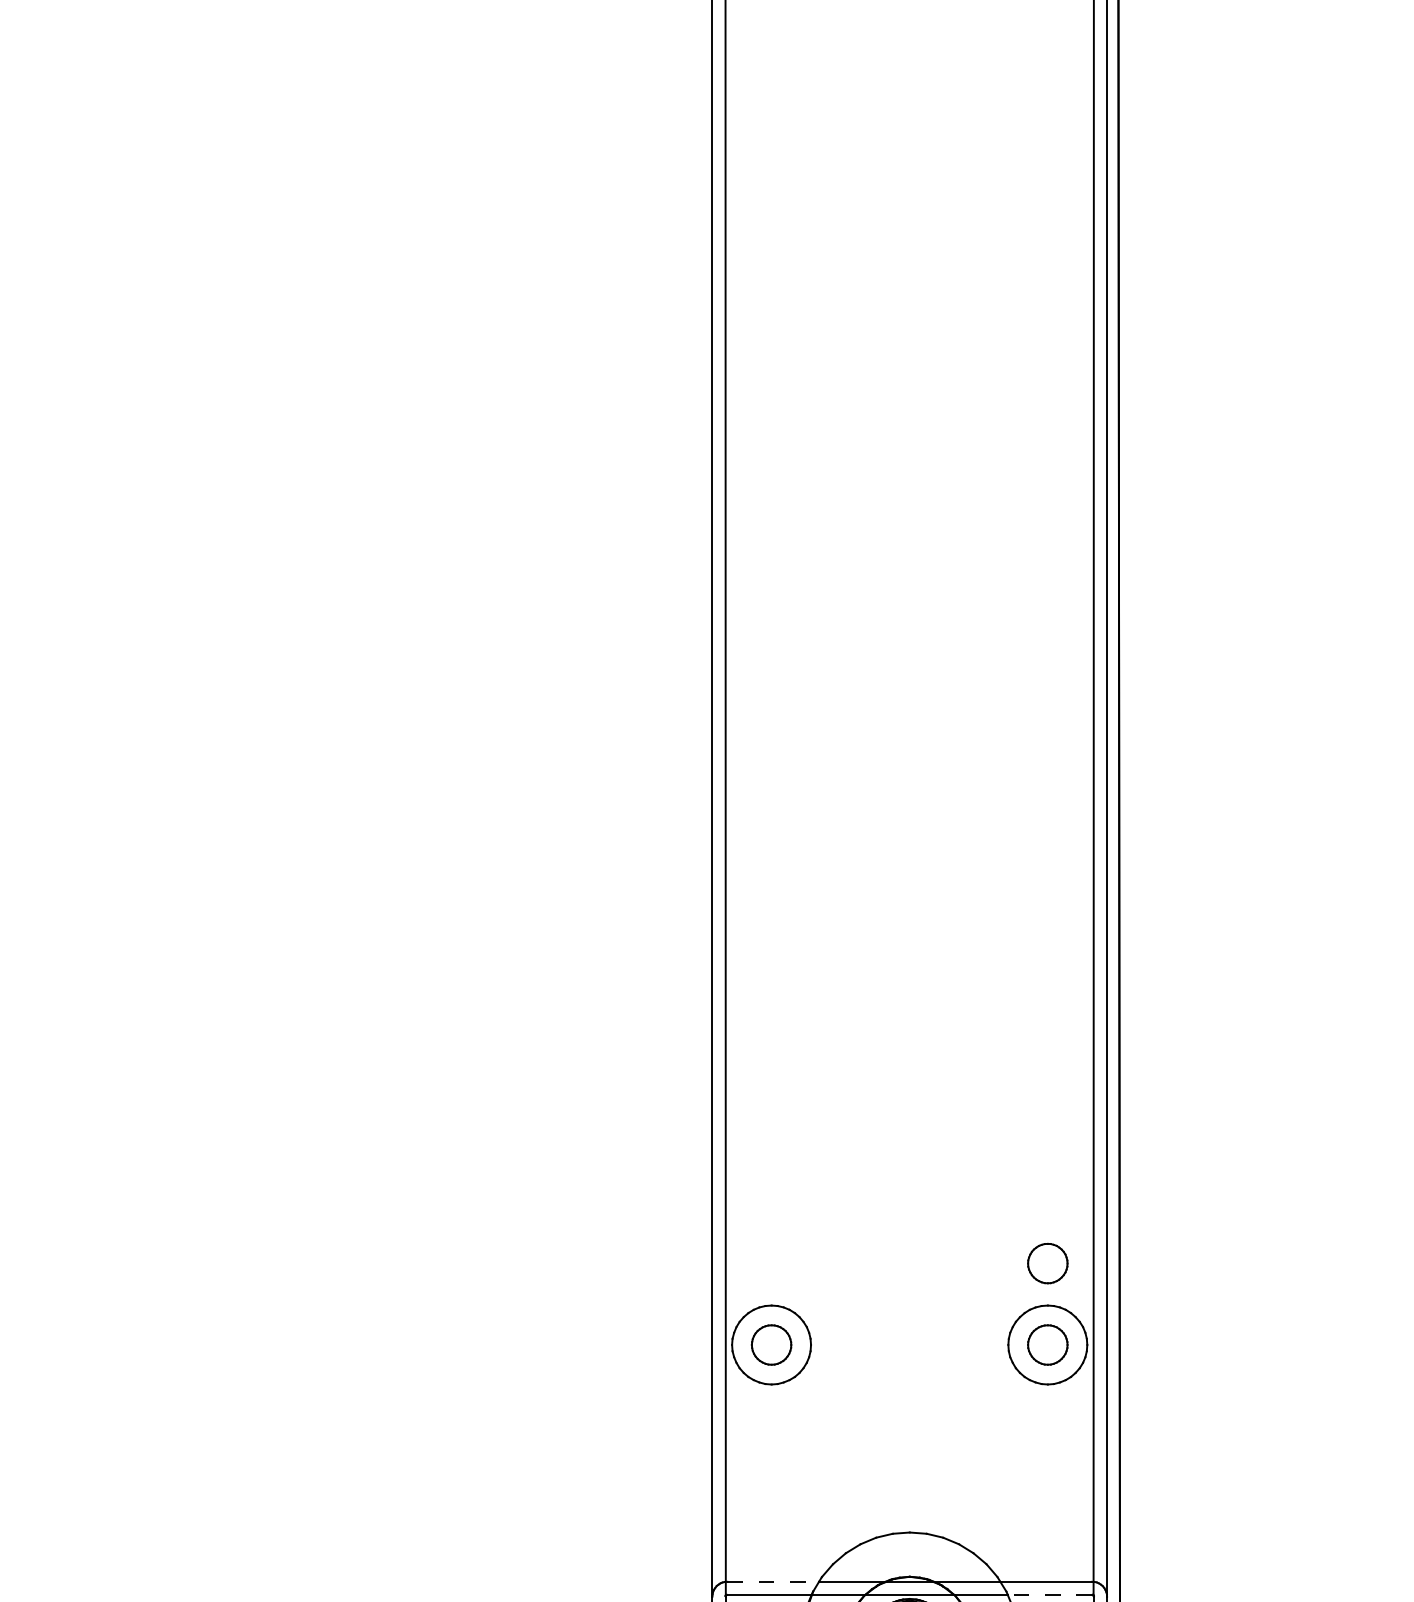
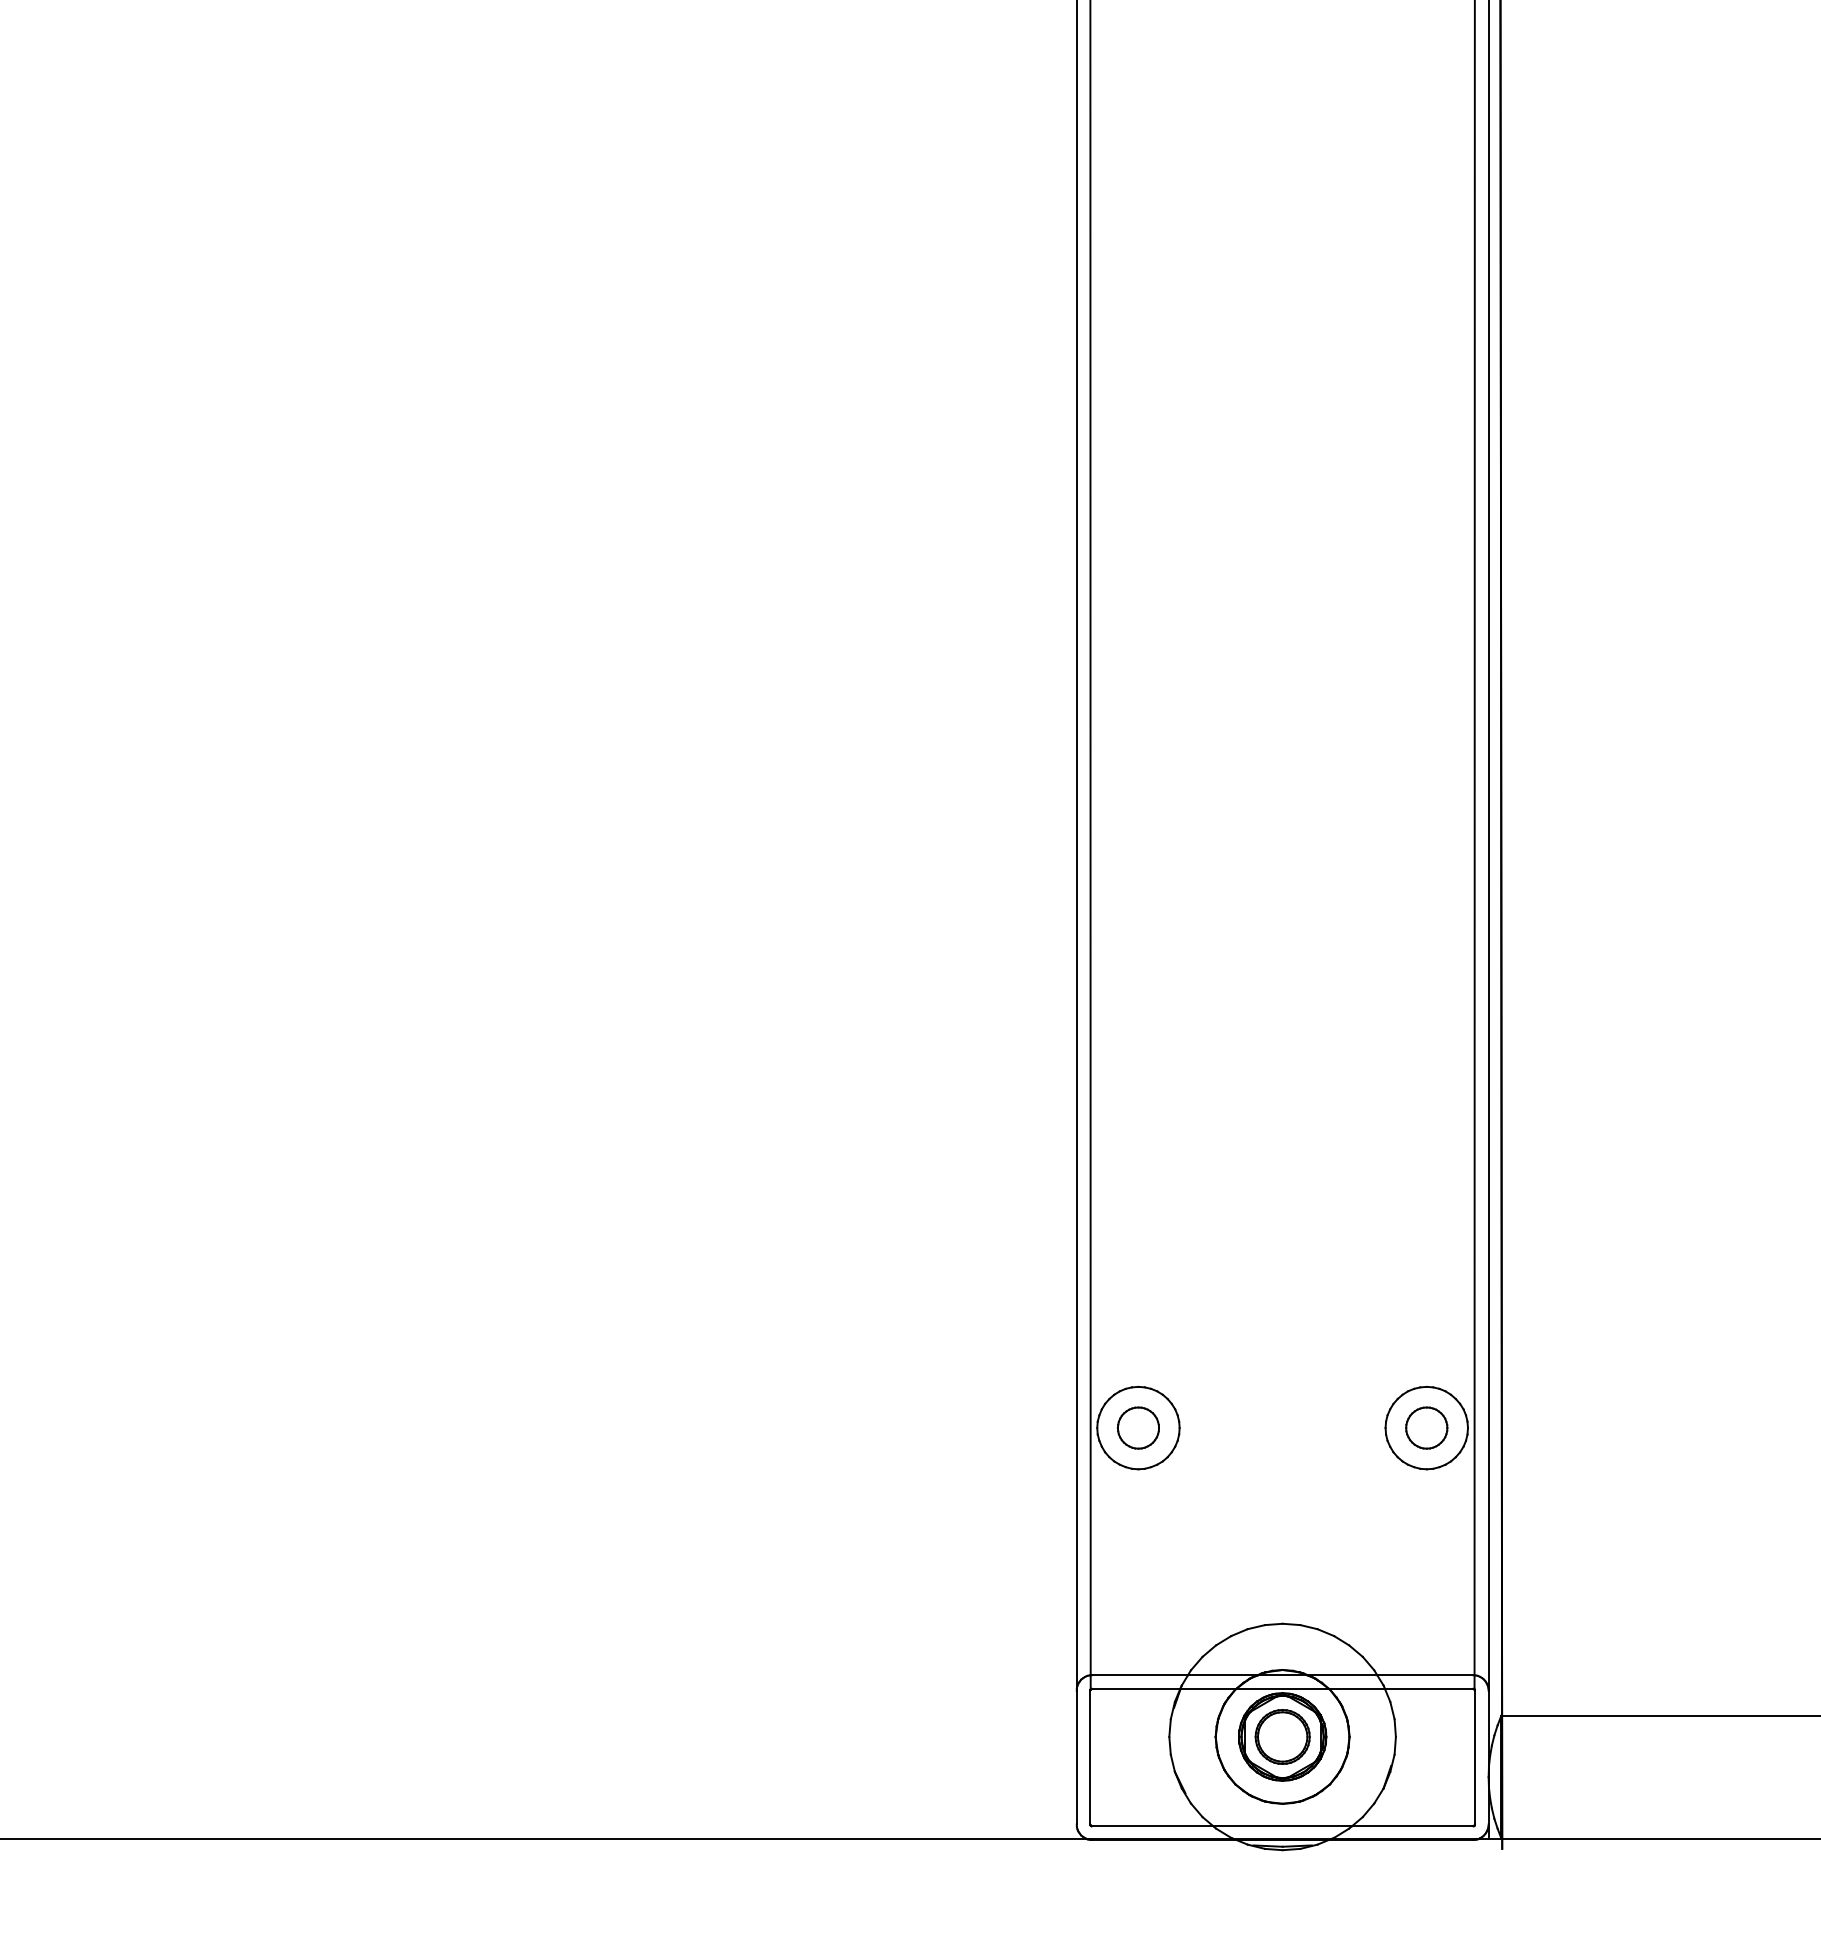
part: (1047, 1263) -> (1426, 1342), removed
line: (773, 1582) -> (1140, 1675), dashed -> solid
line: (1049, 1594) -> (1428, 1688), dashed -> solid

